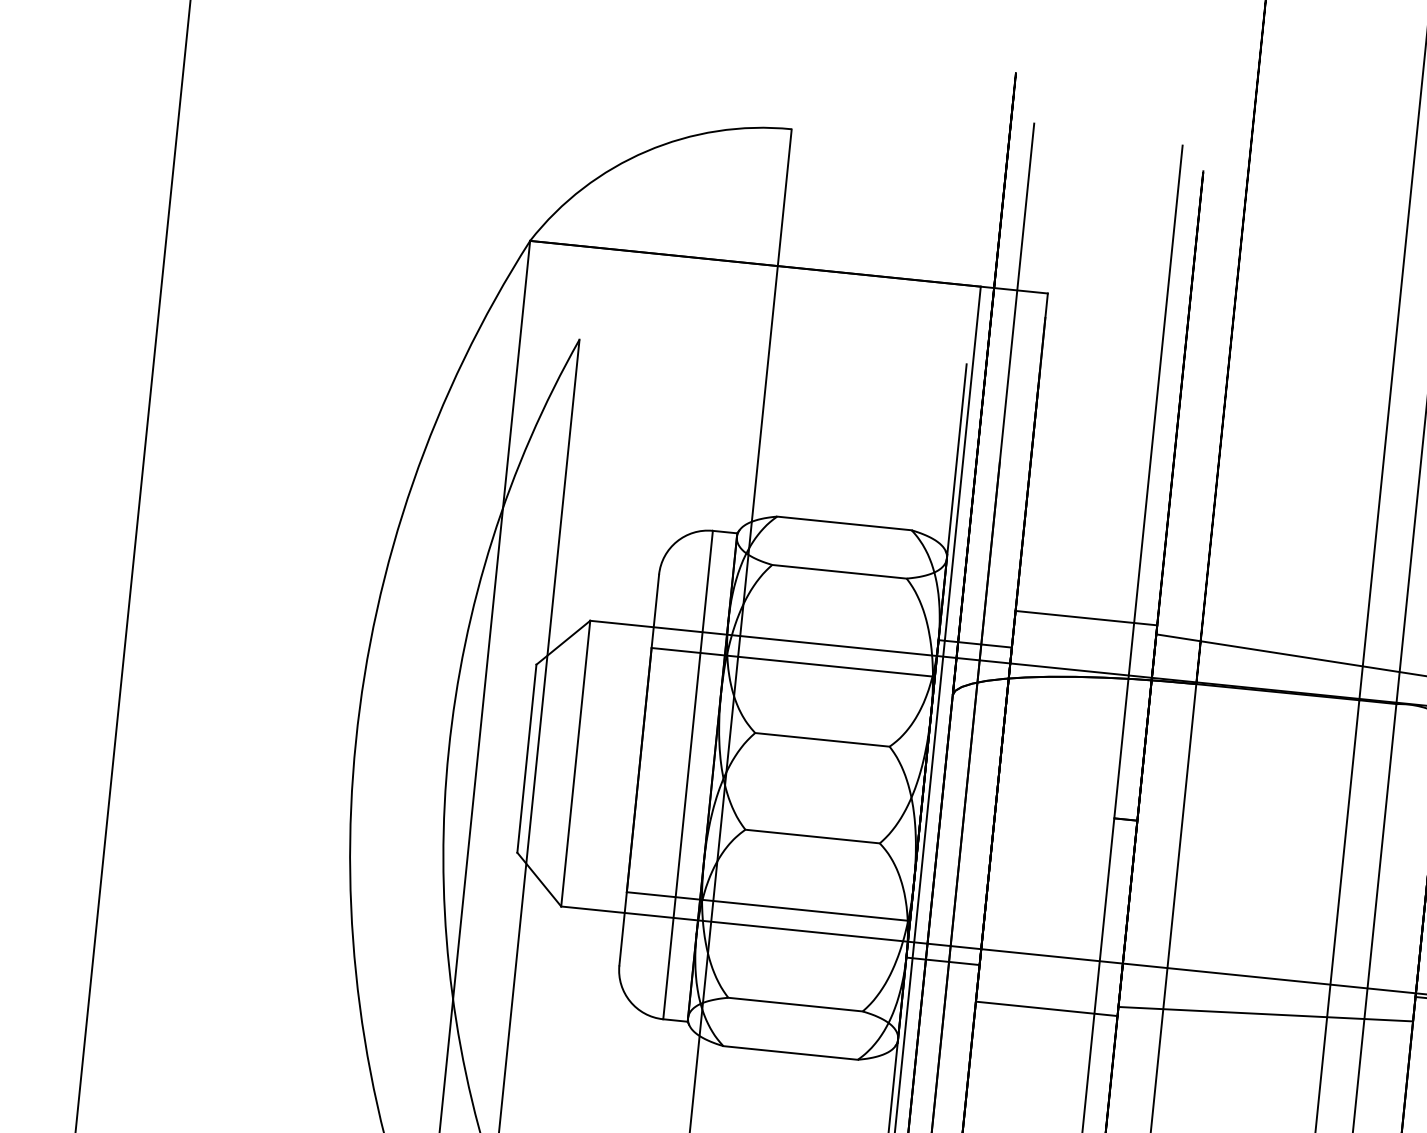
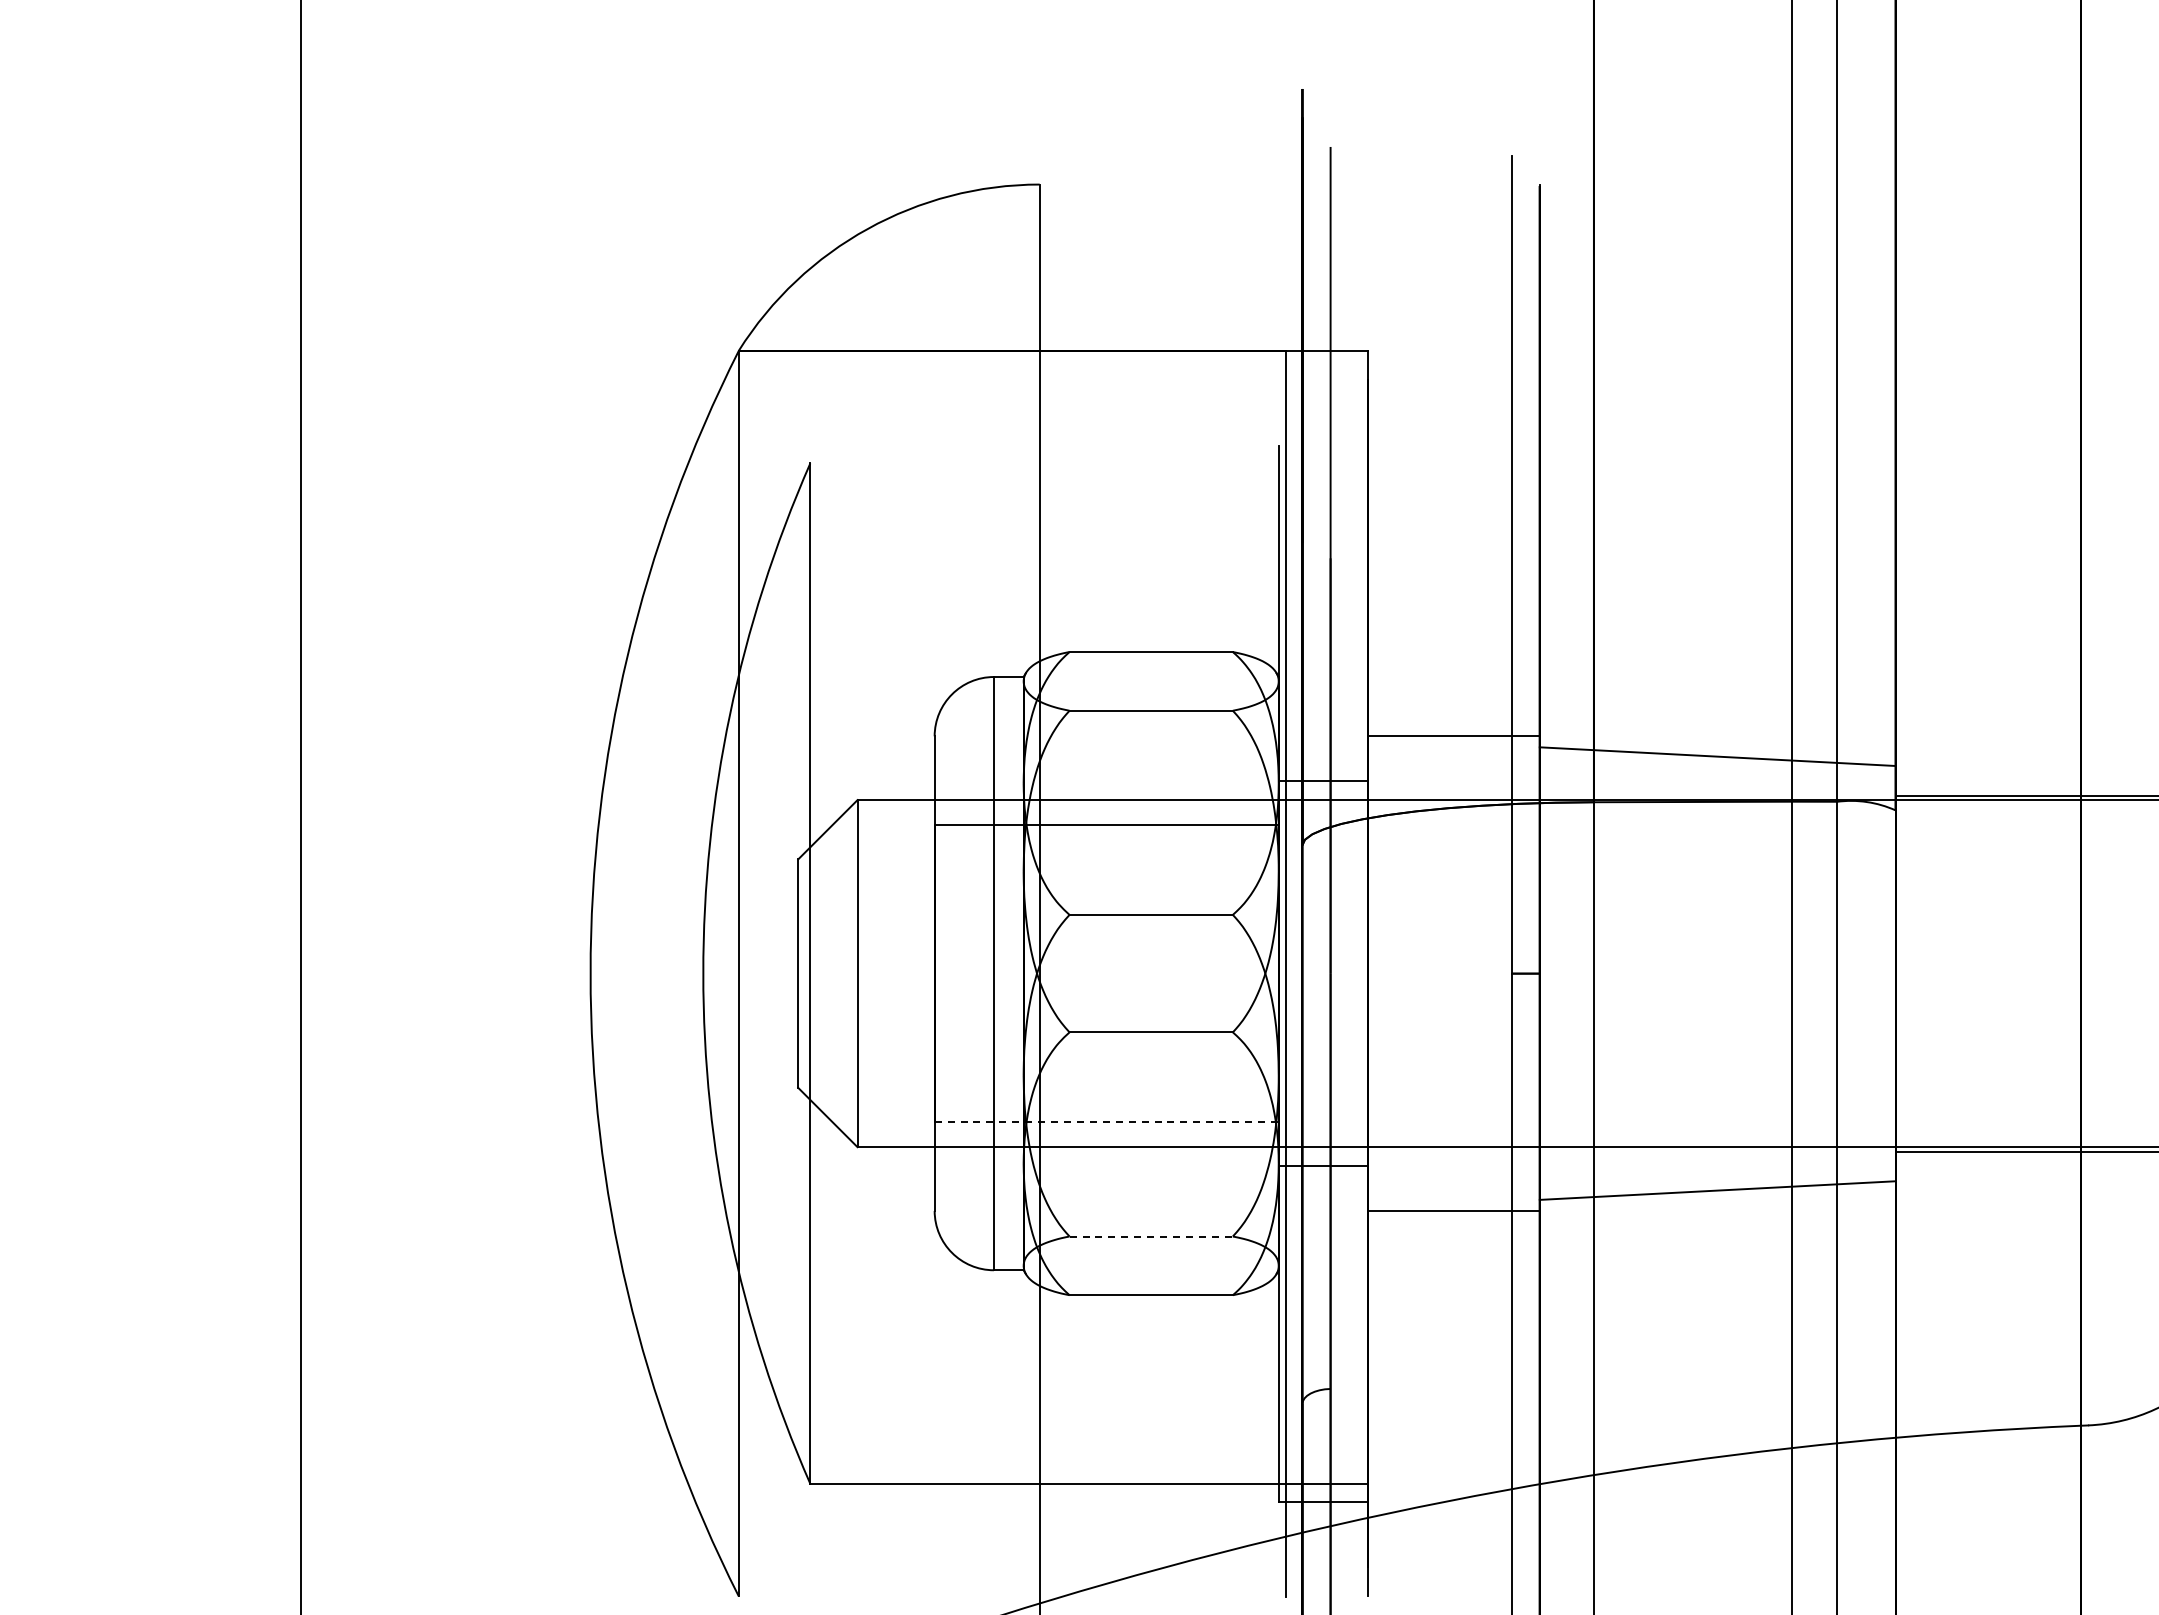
line: (769, 906) -> (1107, 1121), solid -> dashed
line: (795, 1004) -> (1151, 1236), solid -> dashed

